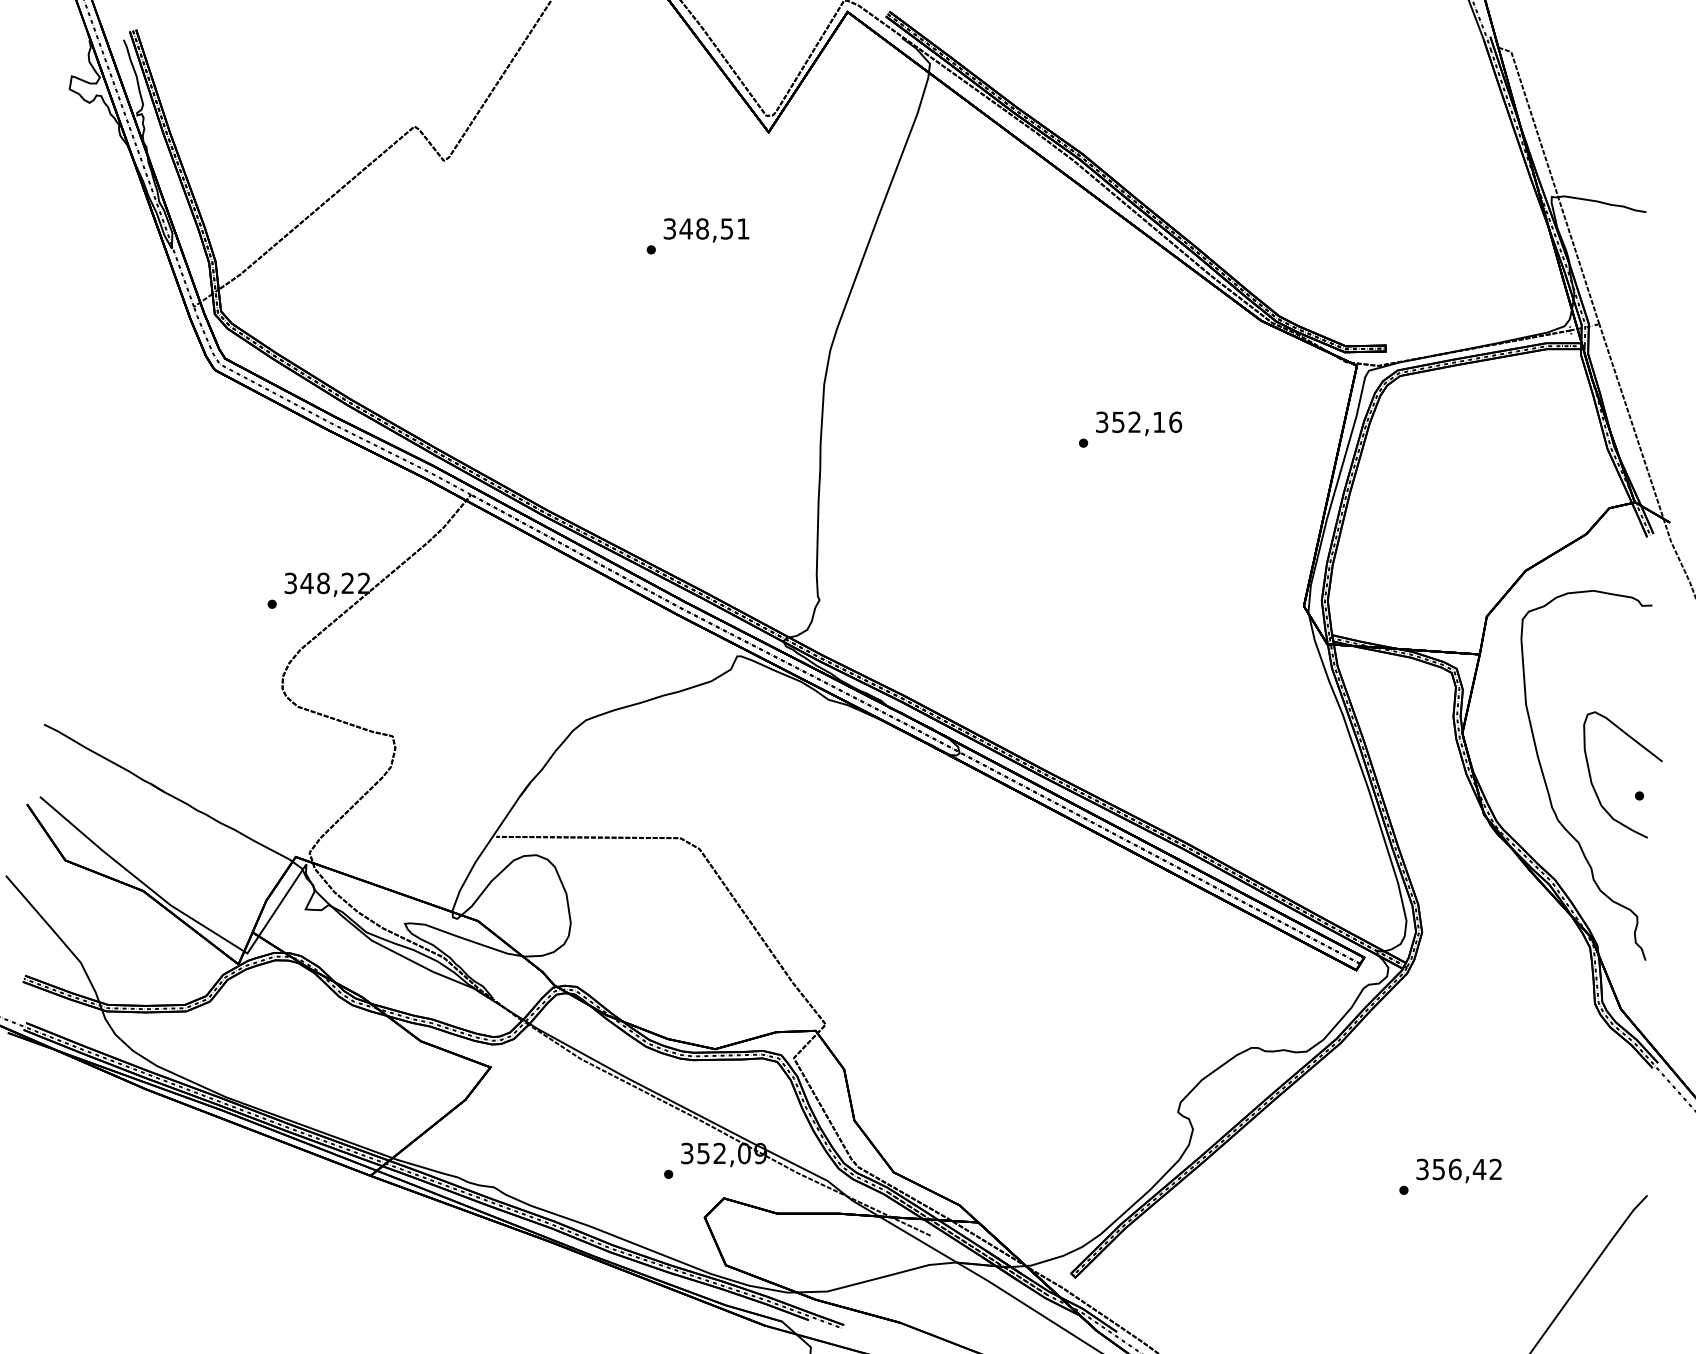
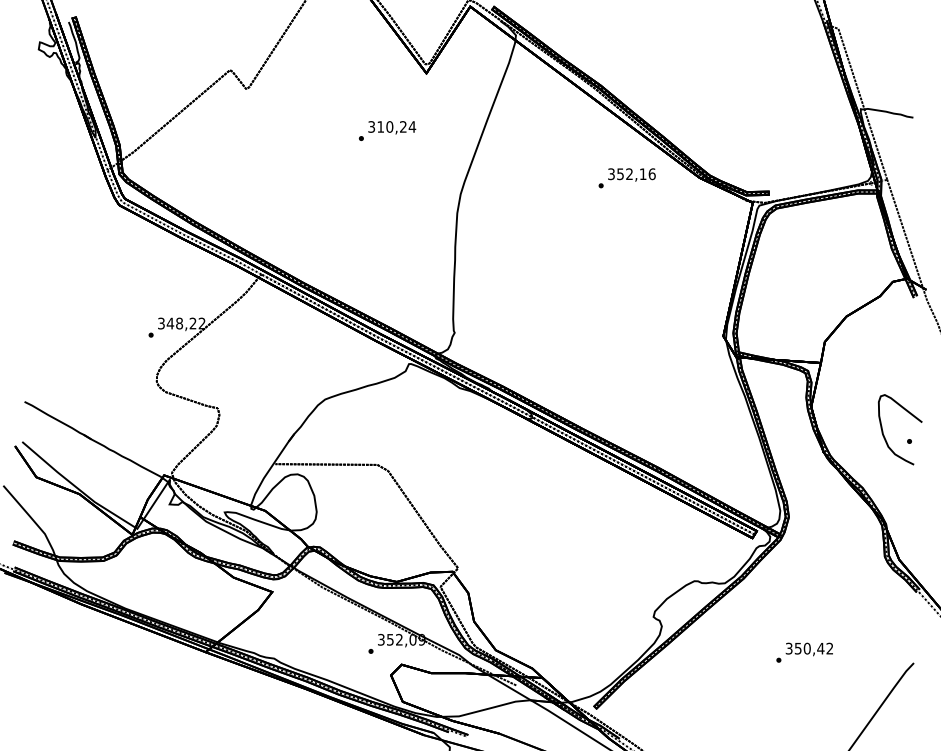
text: (714, 228) -> (396, 126), 348,51 -> 310,24
text: (1129, 430) -> (626, 178), moved
curve: (1547, 781) -> (858, 433), removed
text: (1455, 1169) -> (807, 648), 356,42 -> 350,42

